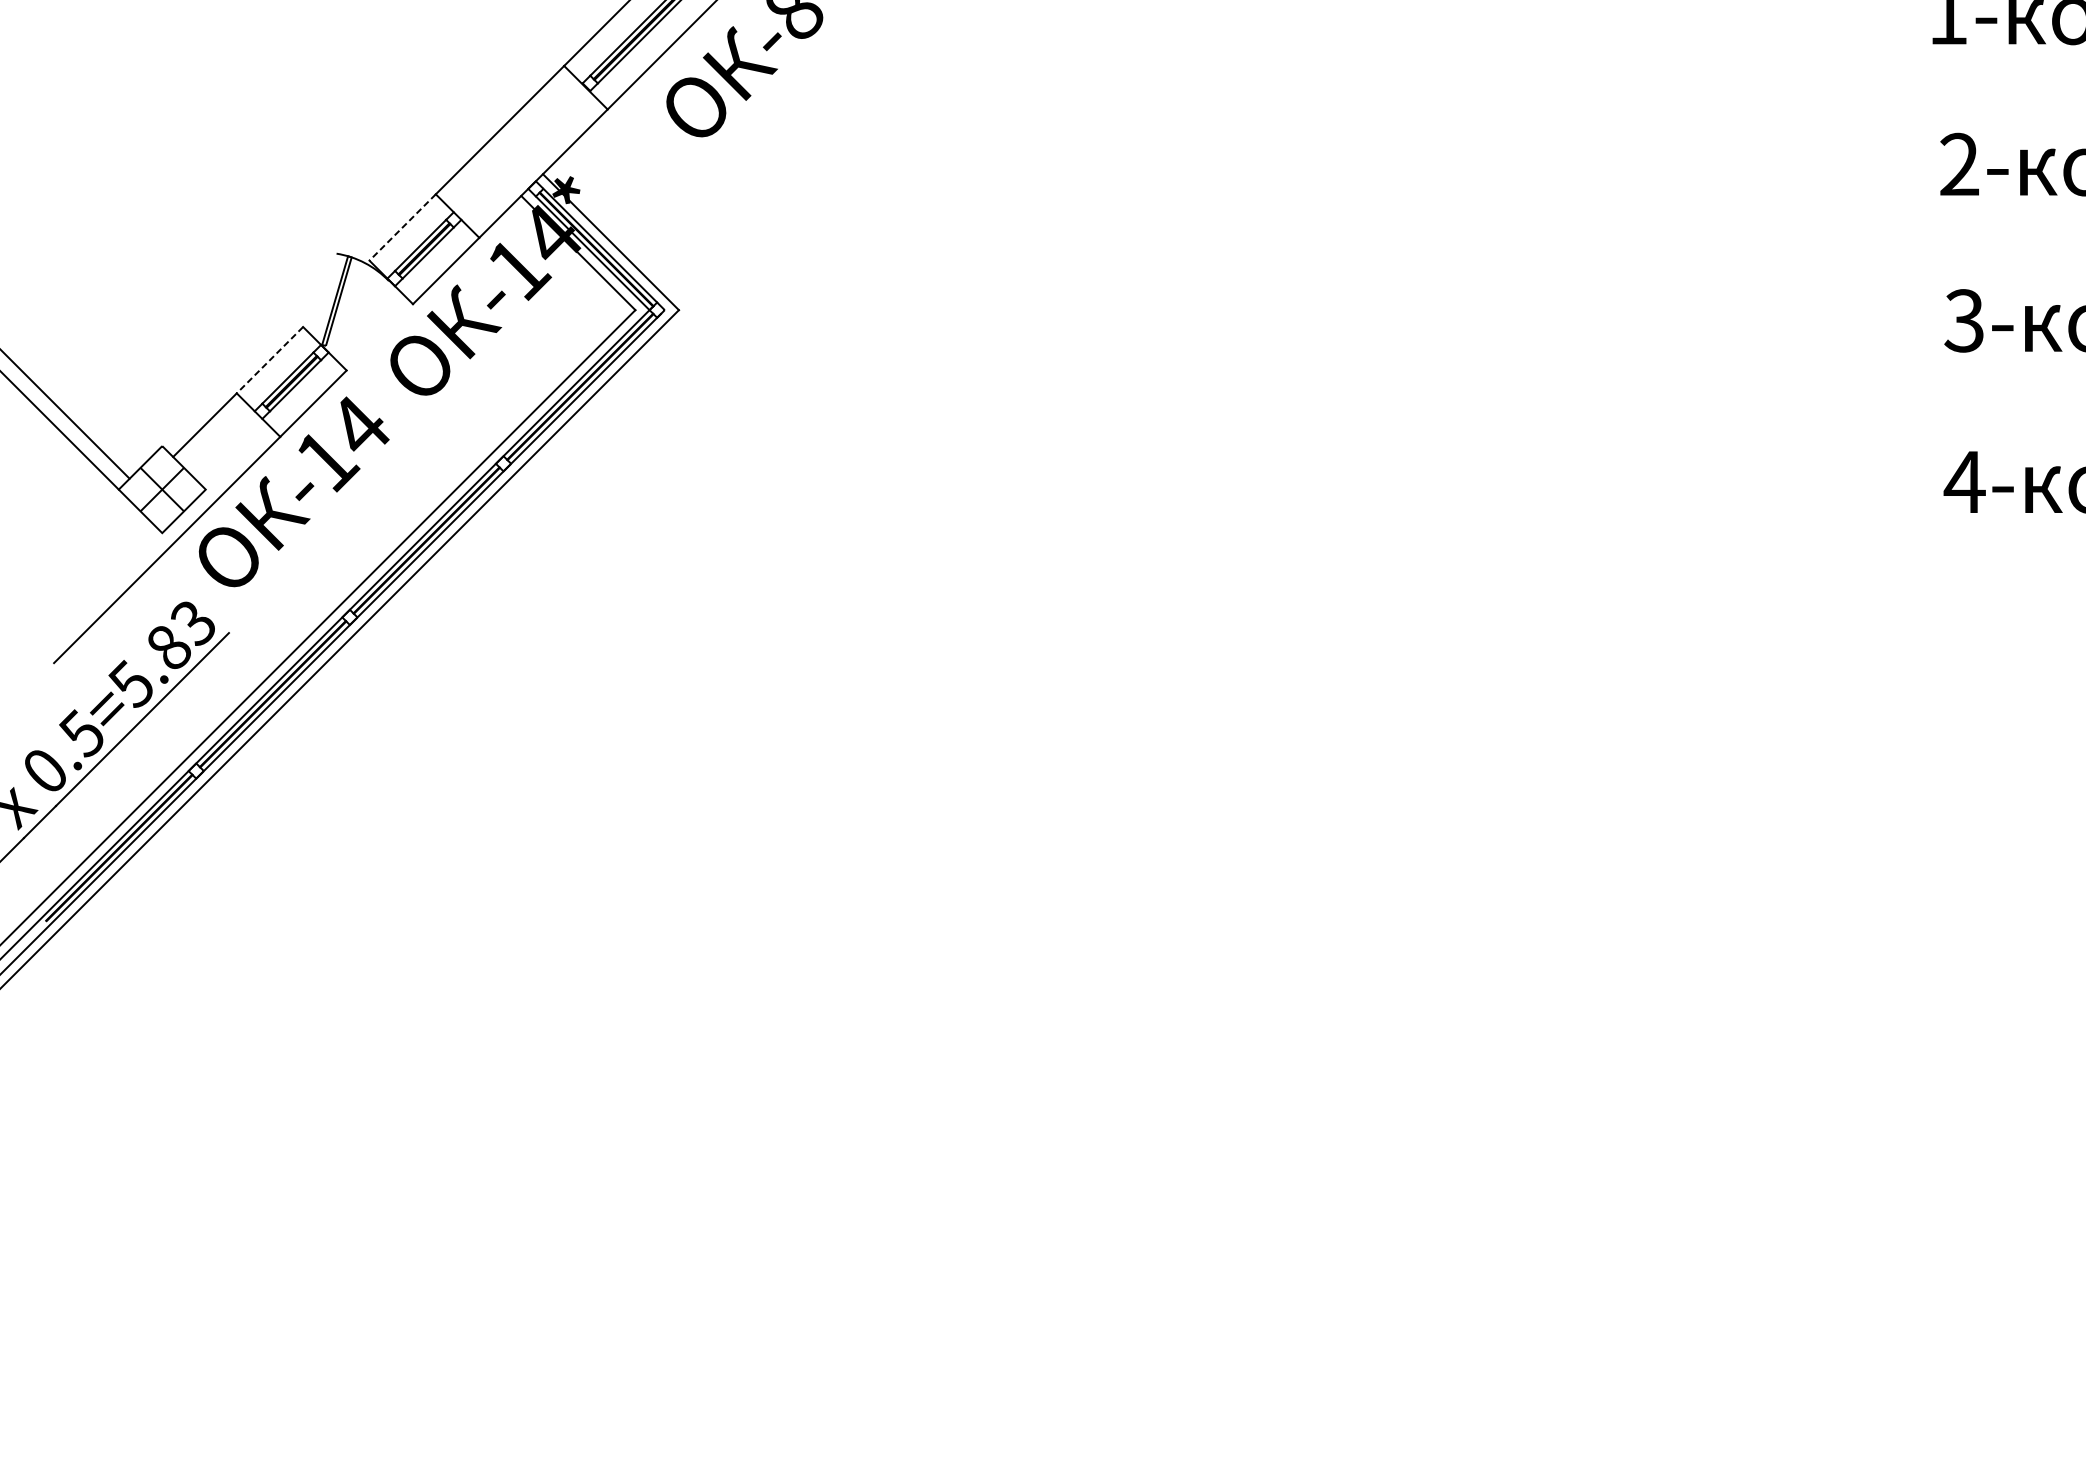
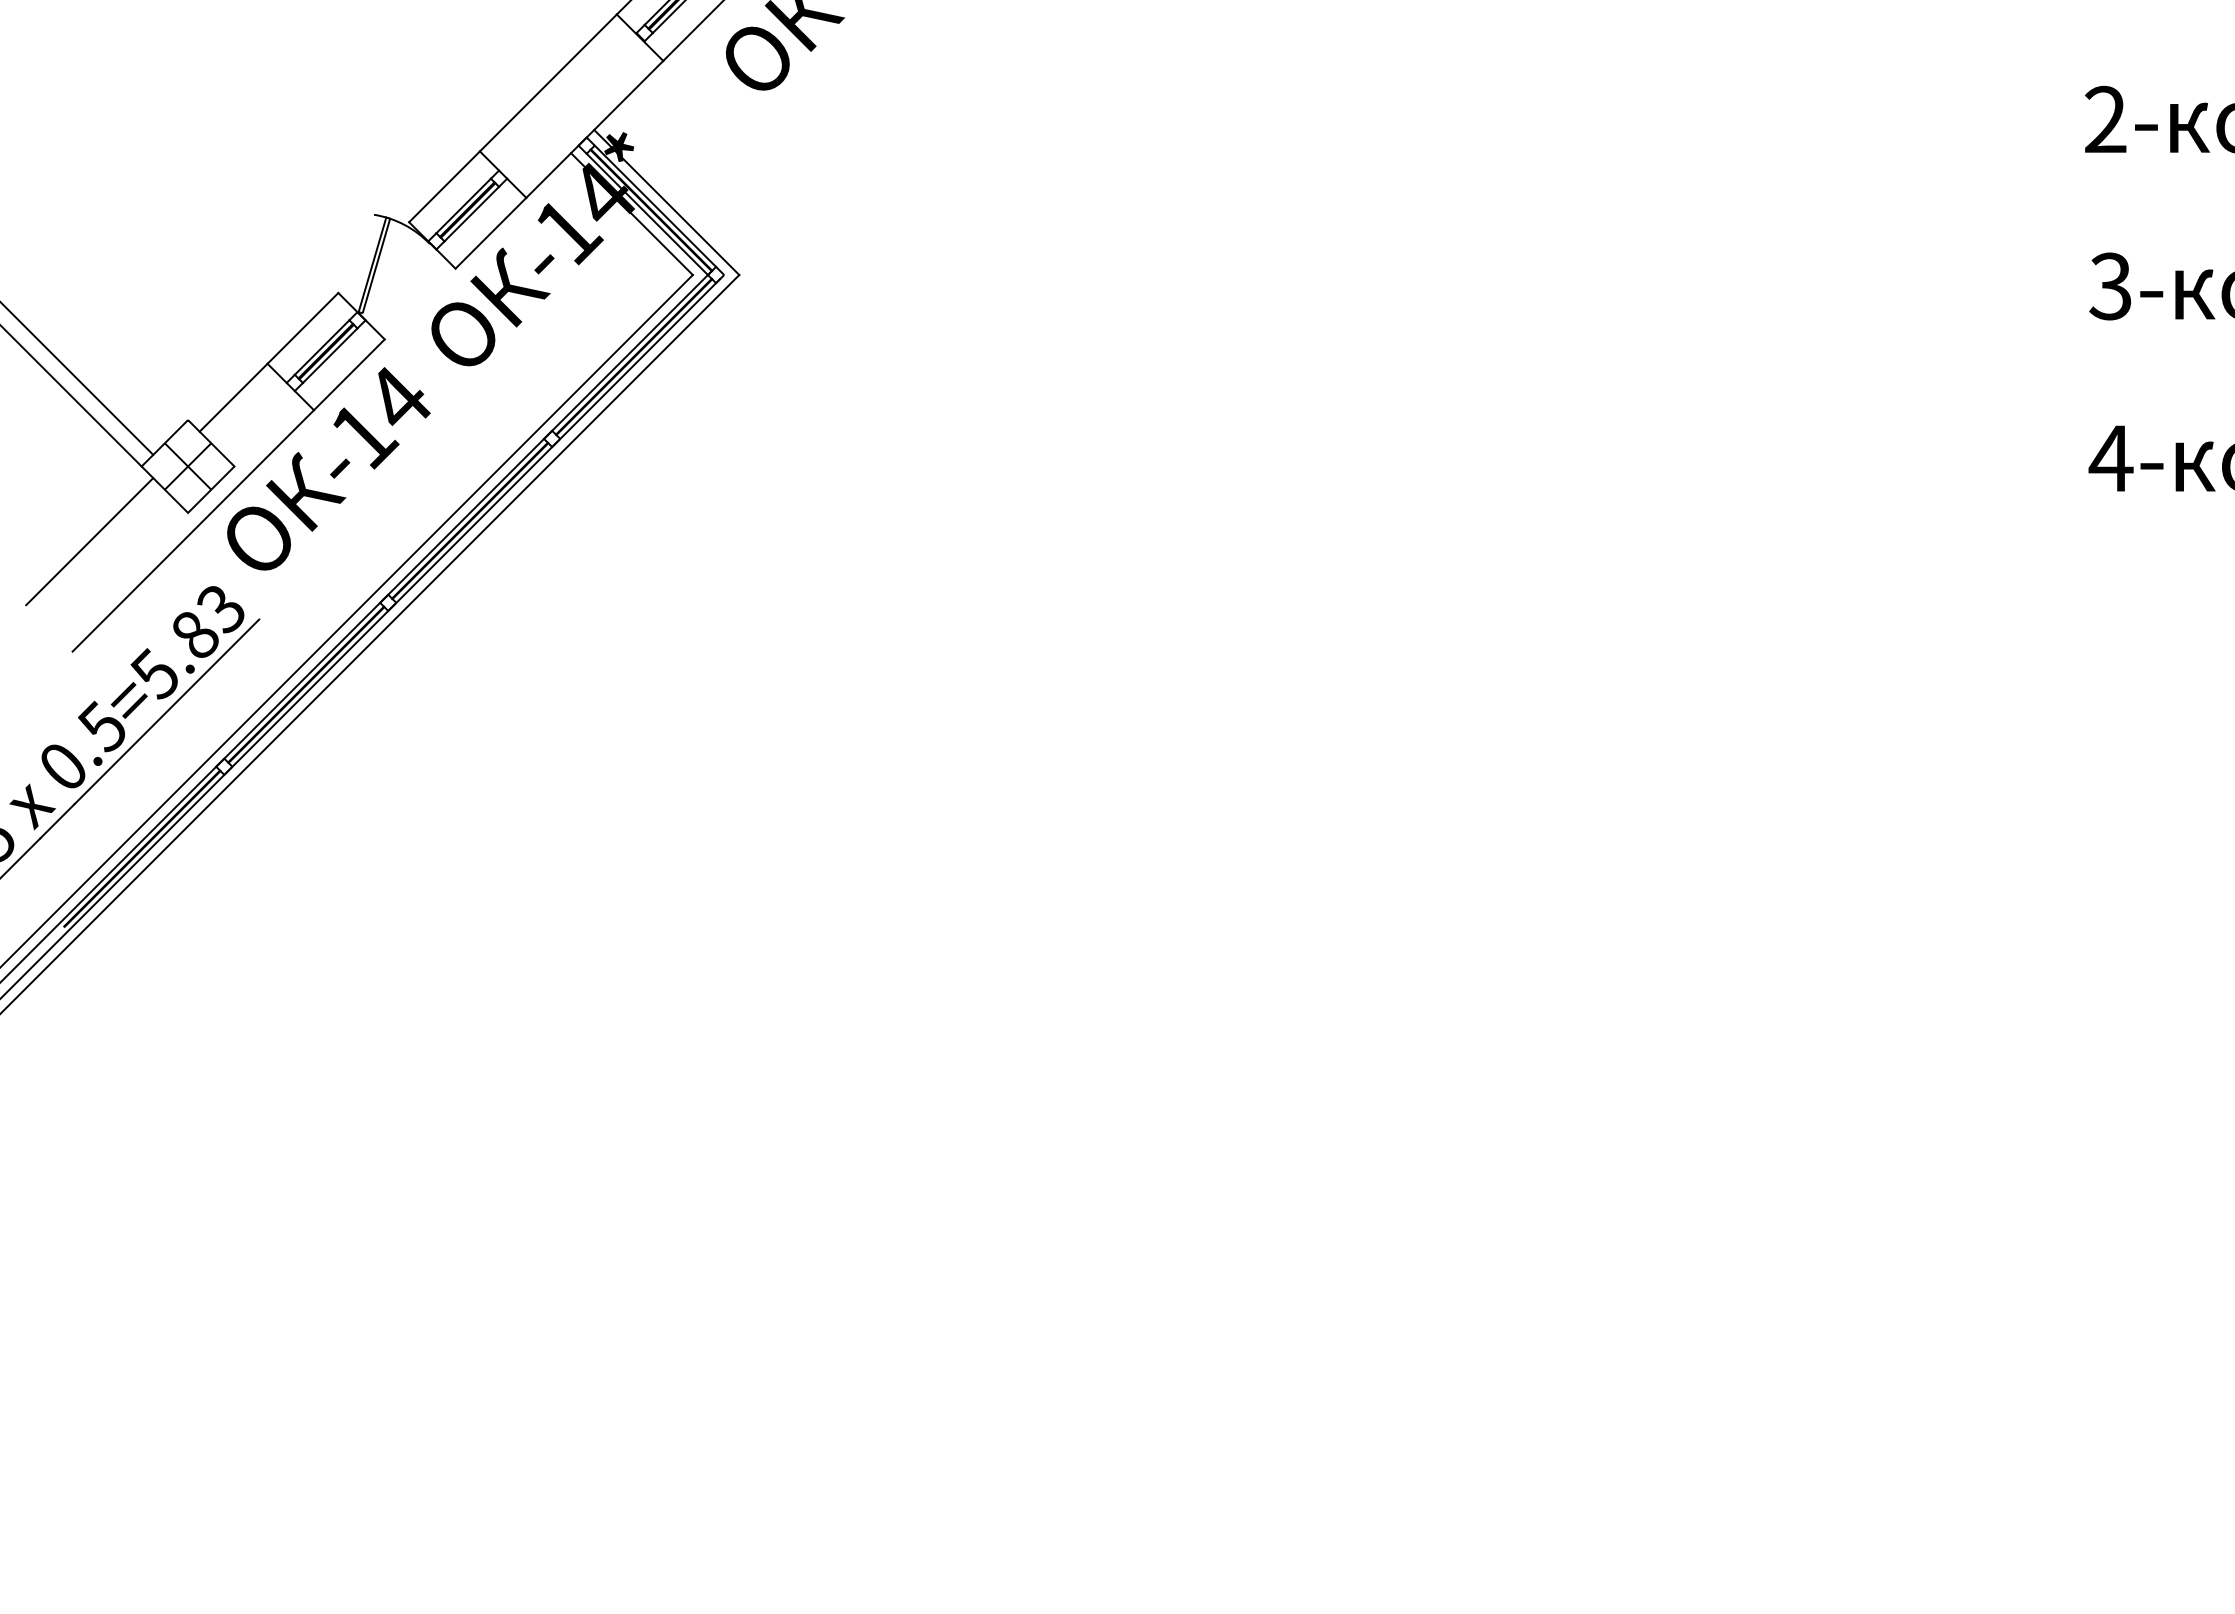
line: (402, 228) -> (444, 187), dashed -> solid
line: (269, 360) -> (302, 328), dashed -> solid
line: (69, 559) -> (89, 541), added

